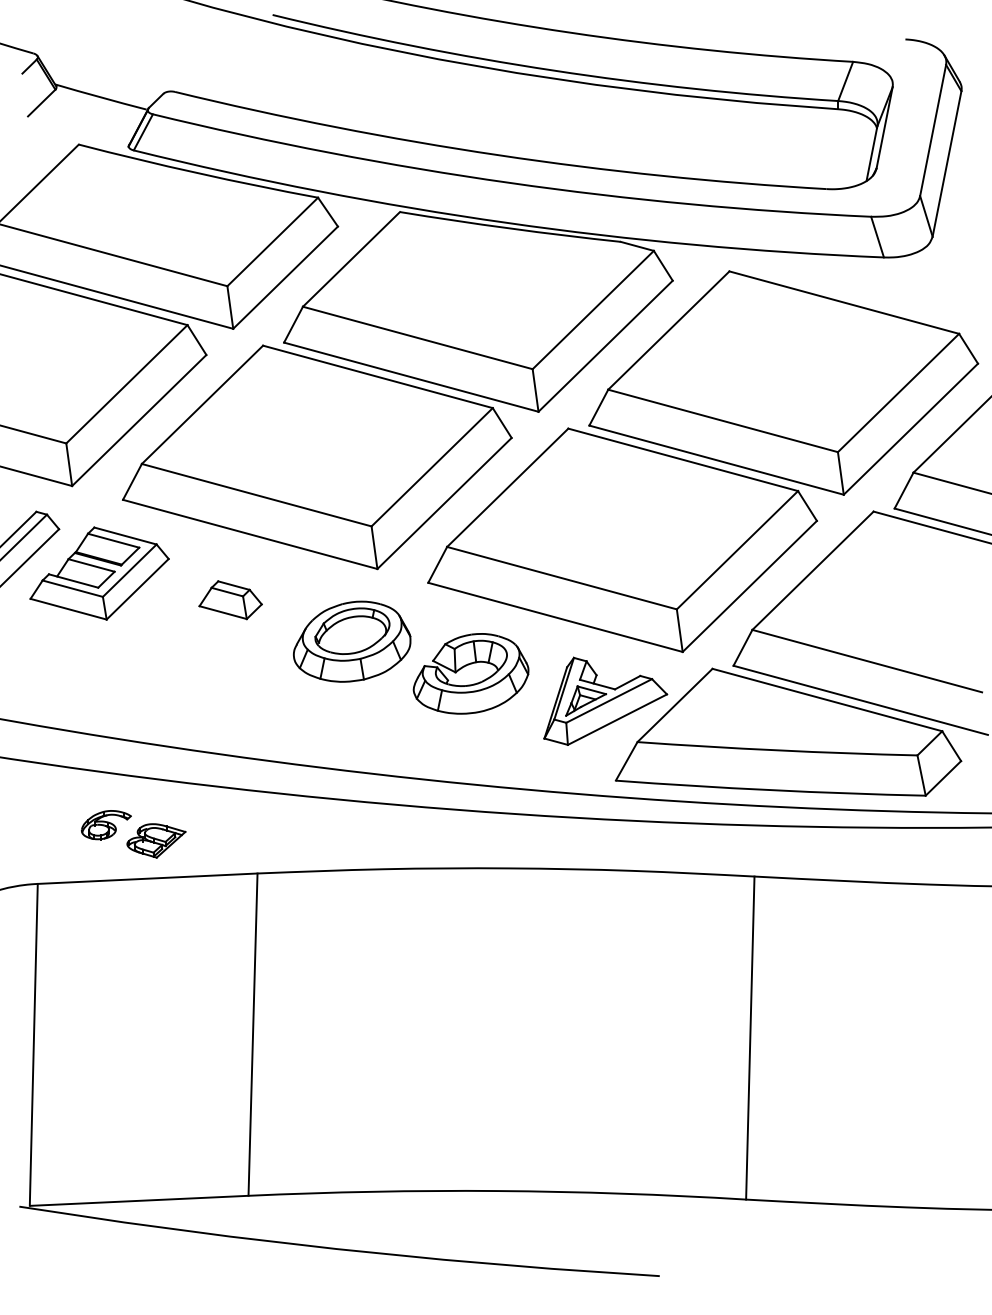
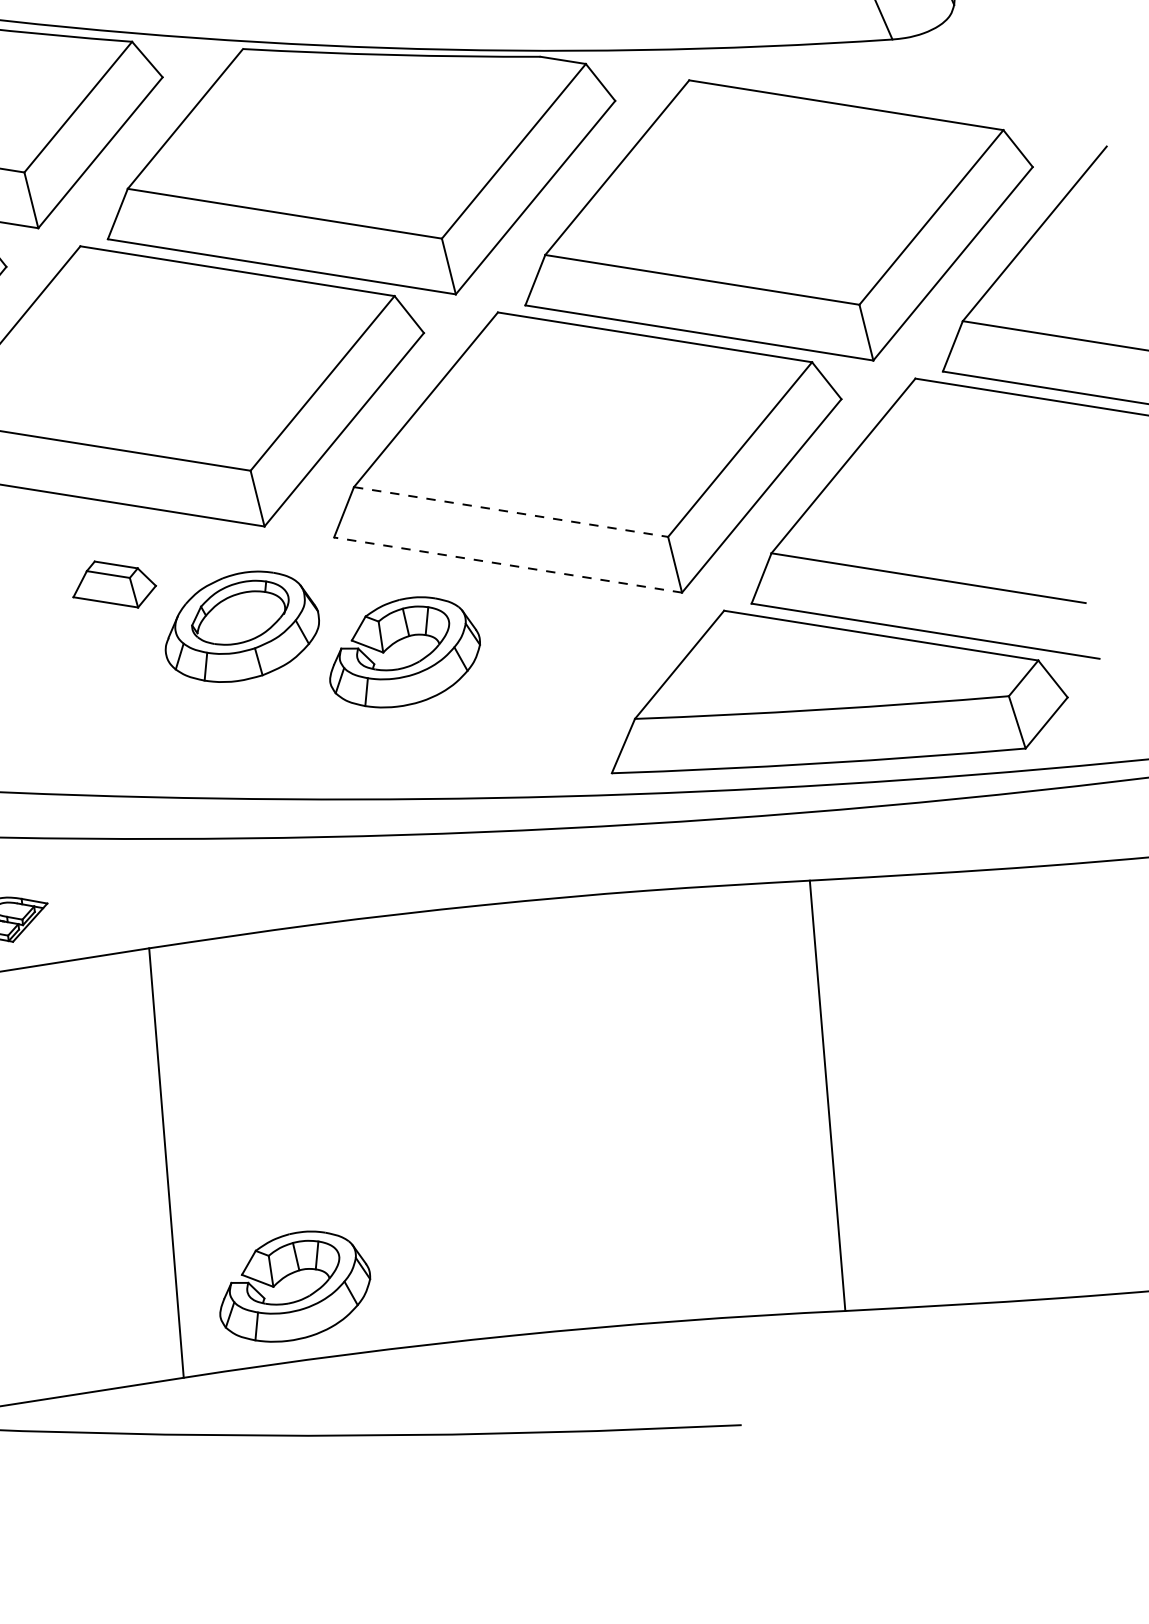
line: (562, 578) -> (511, 512), solid -> dashed
part: (230, 600) -> (113, 585), moved
line: (555, 617) -> (508, 565), solid -> dashed
part: (605, 700) -> (586, 668), removed
part: (337, 1136) -> (293, 1286), added

